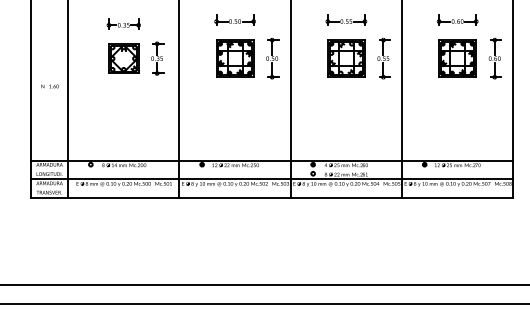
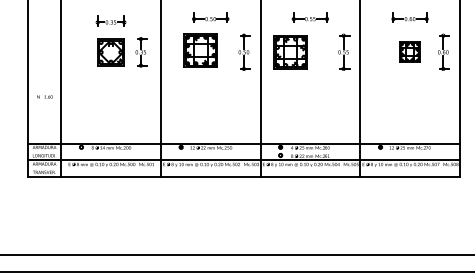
part: (235, 58) -> (201, 50), moved
part: (346, 58) -> (290, 52), moved
part: (457, 58) -> (409, 52), size x0.6
text: (49, 86) -> (44, 97), moved

